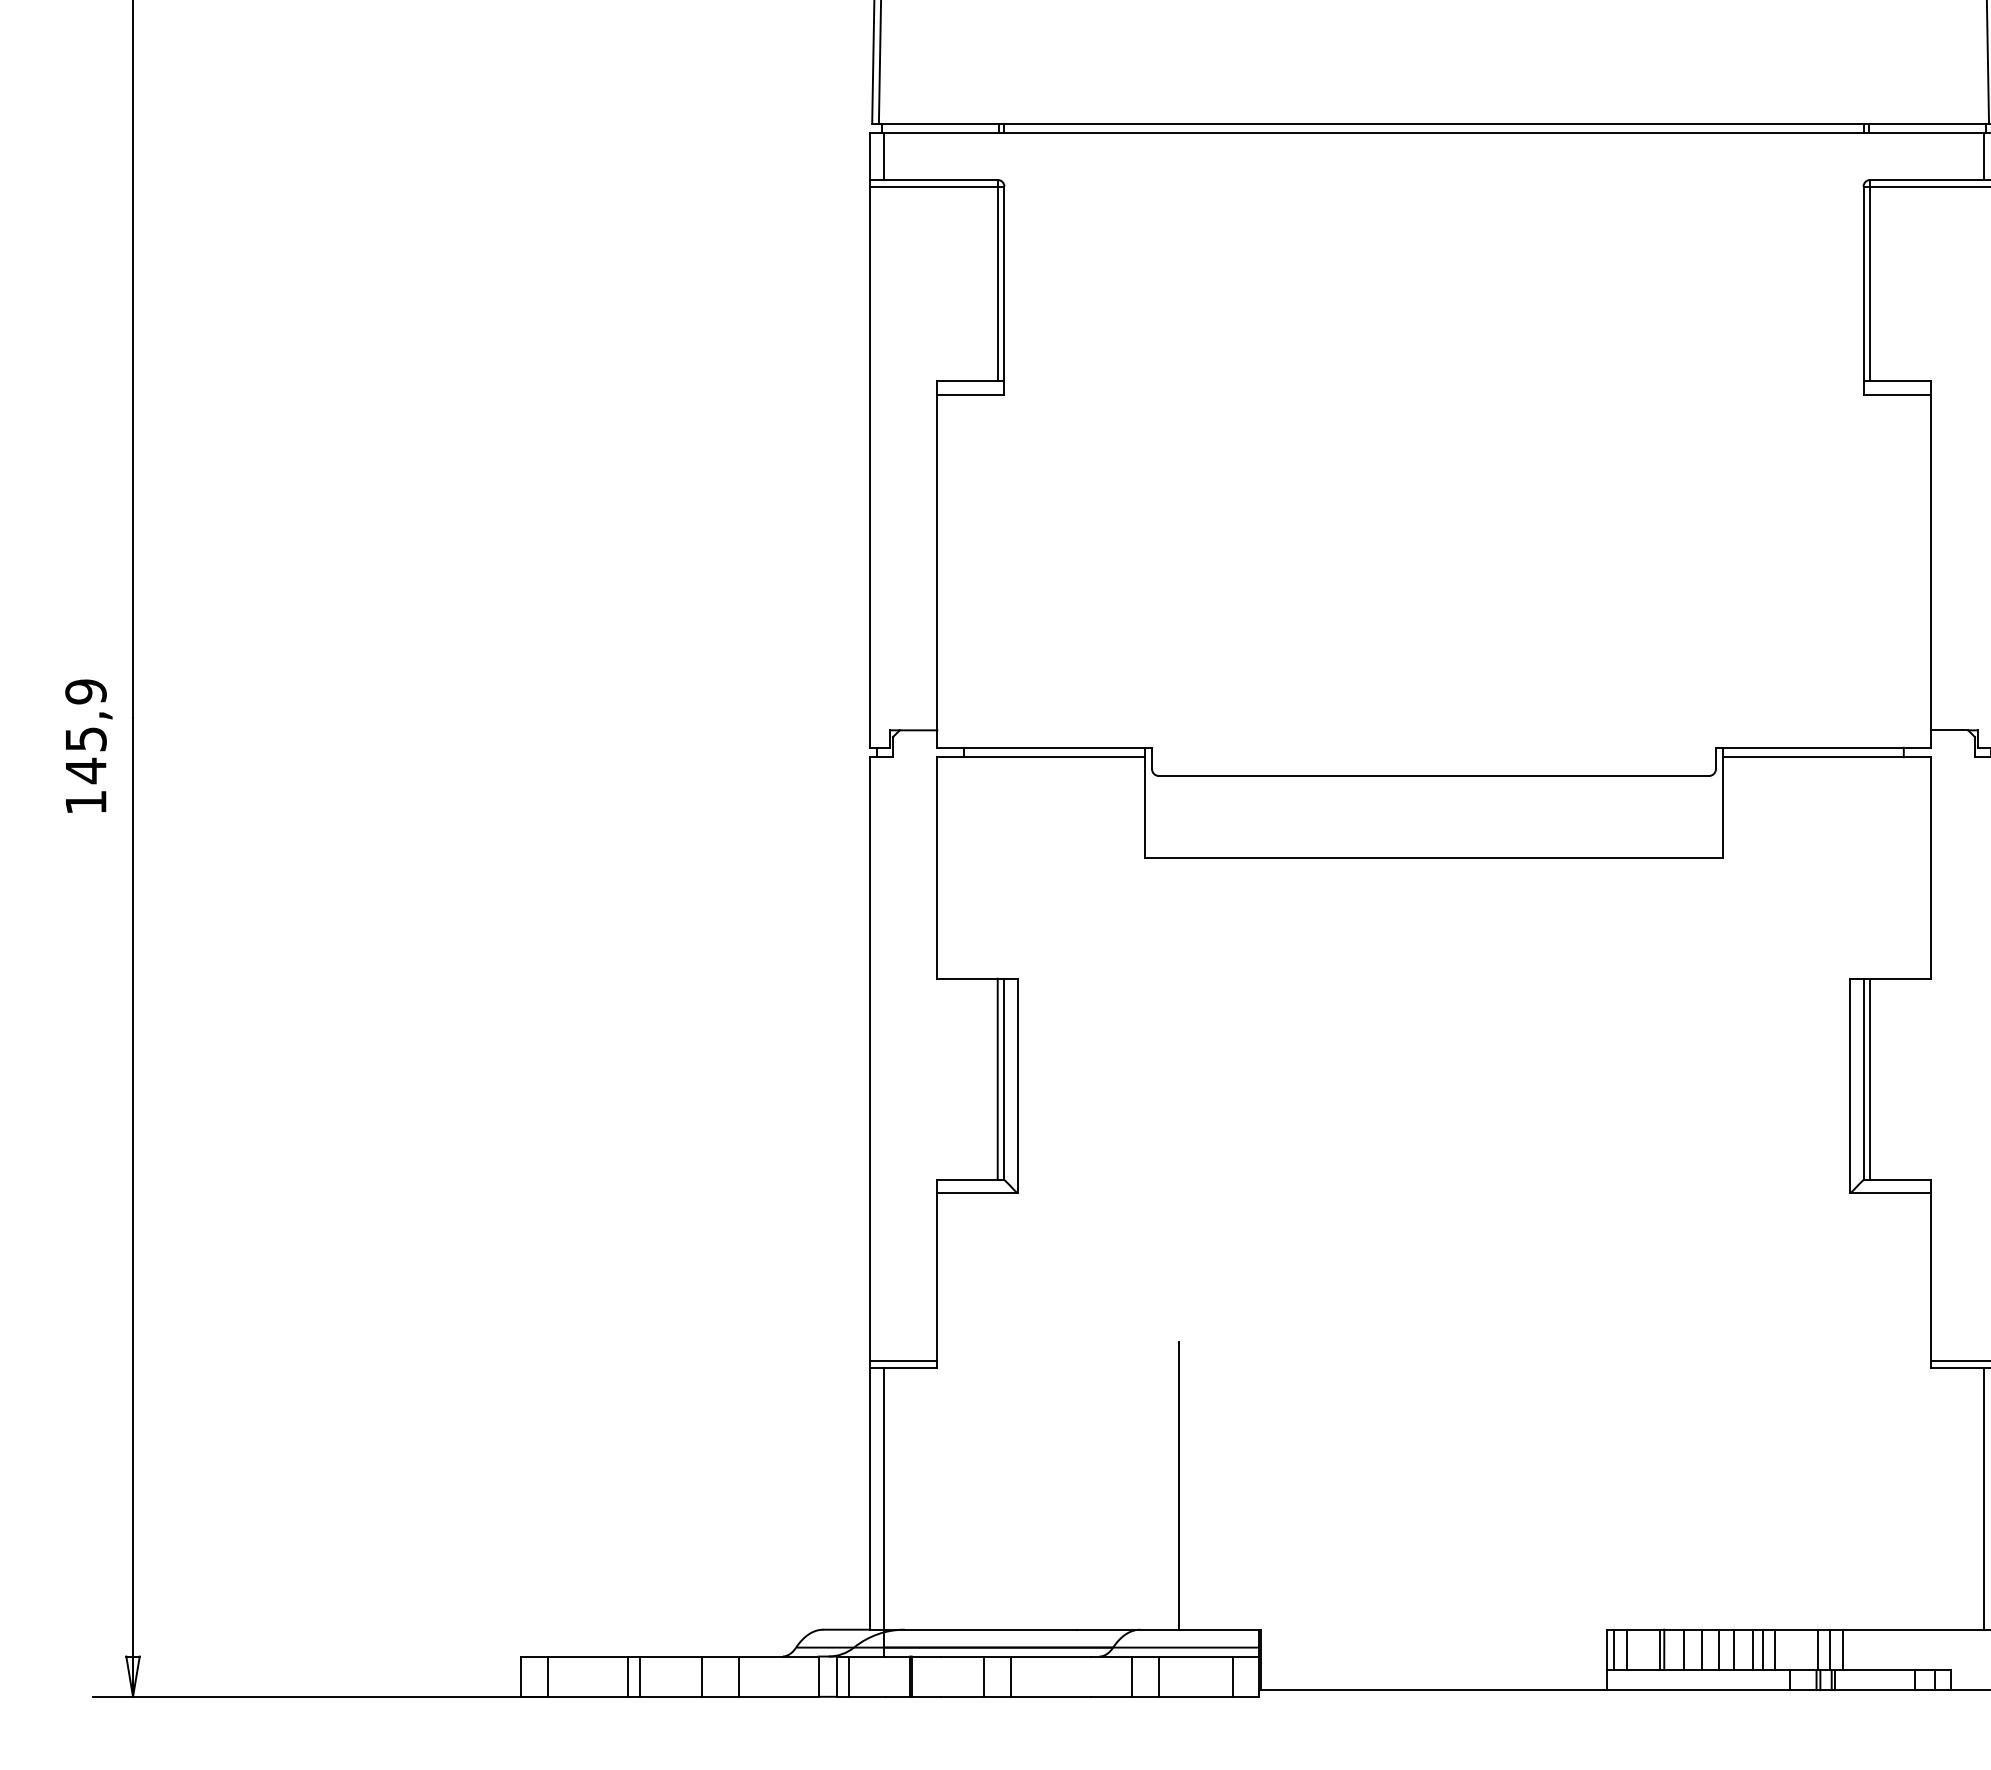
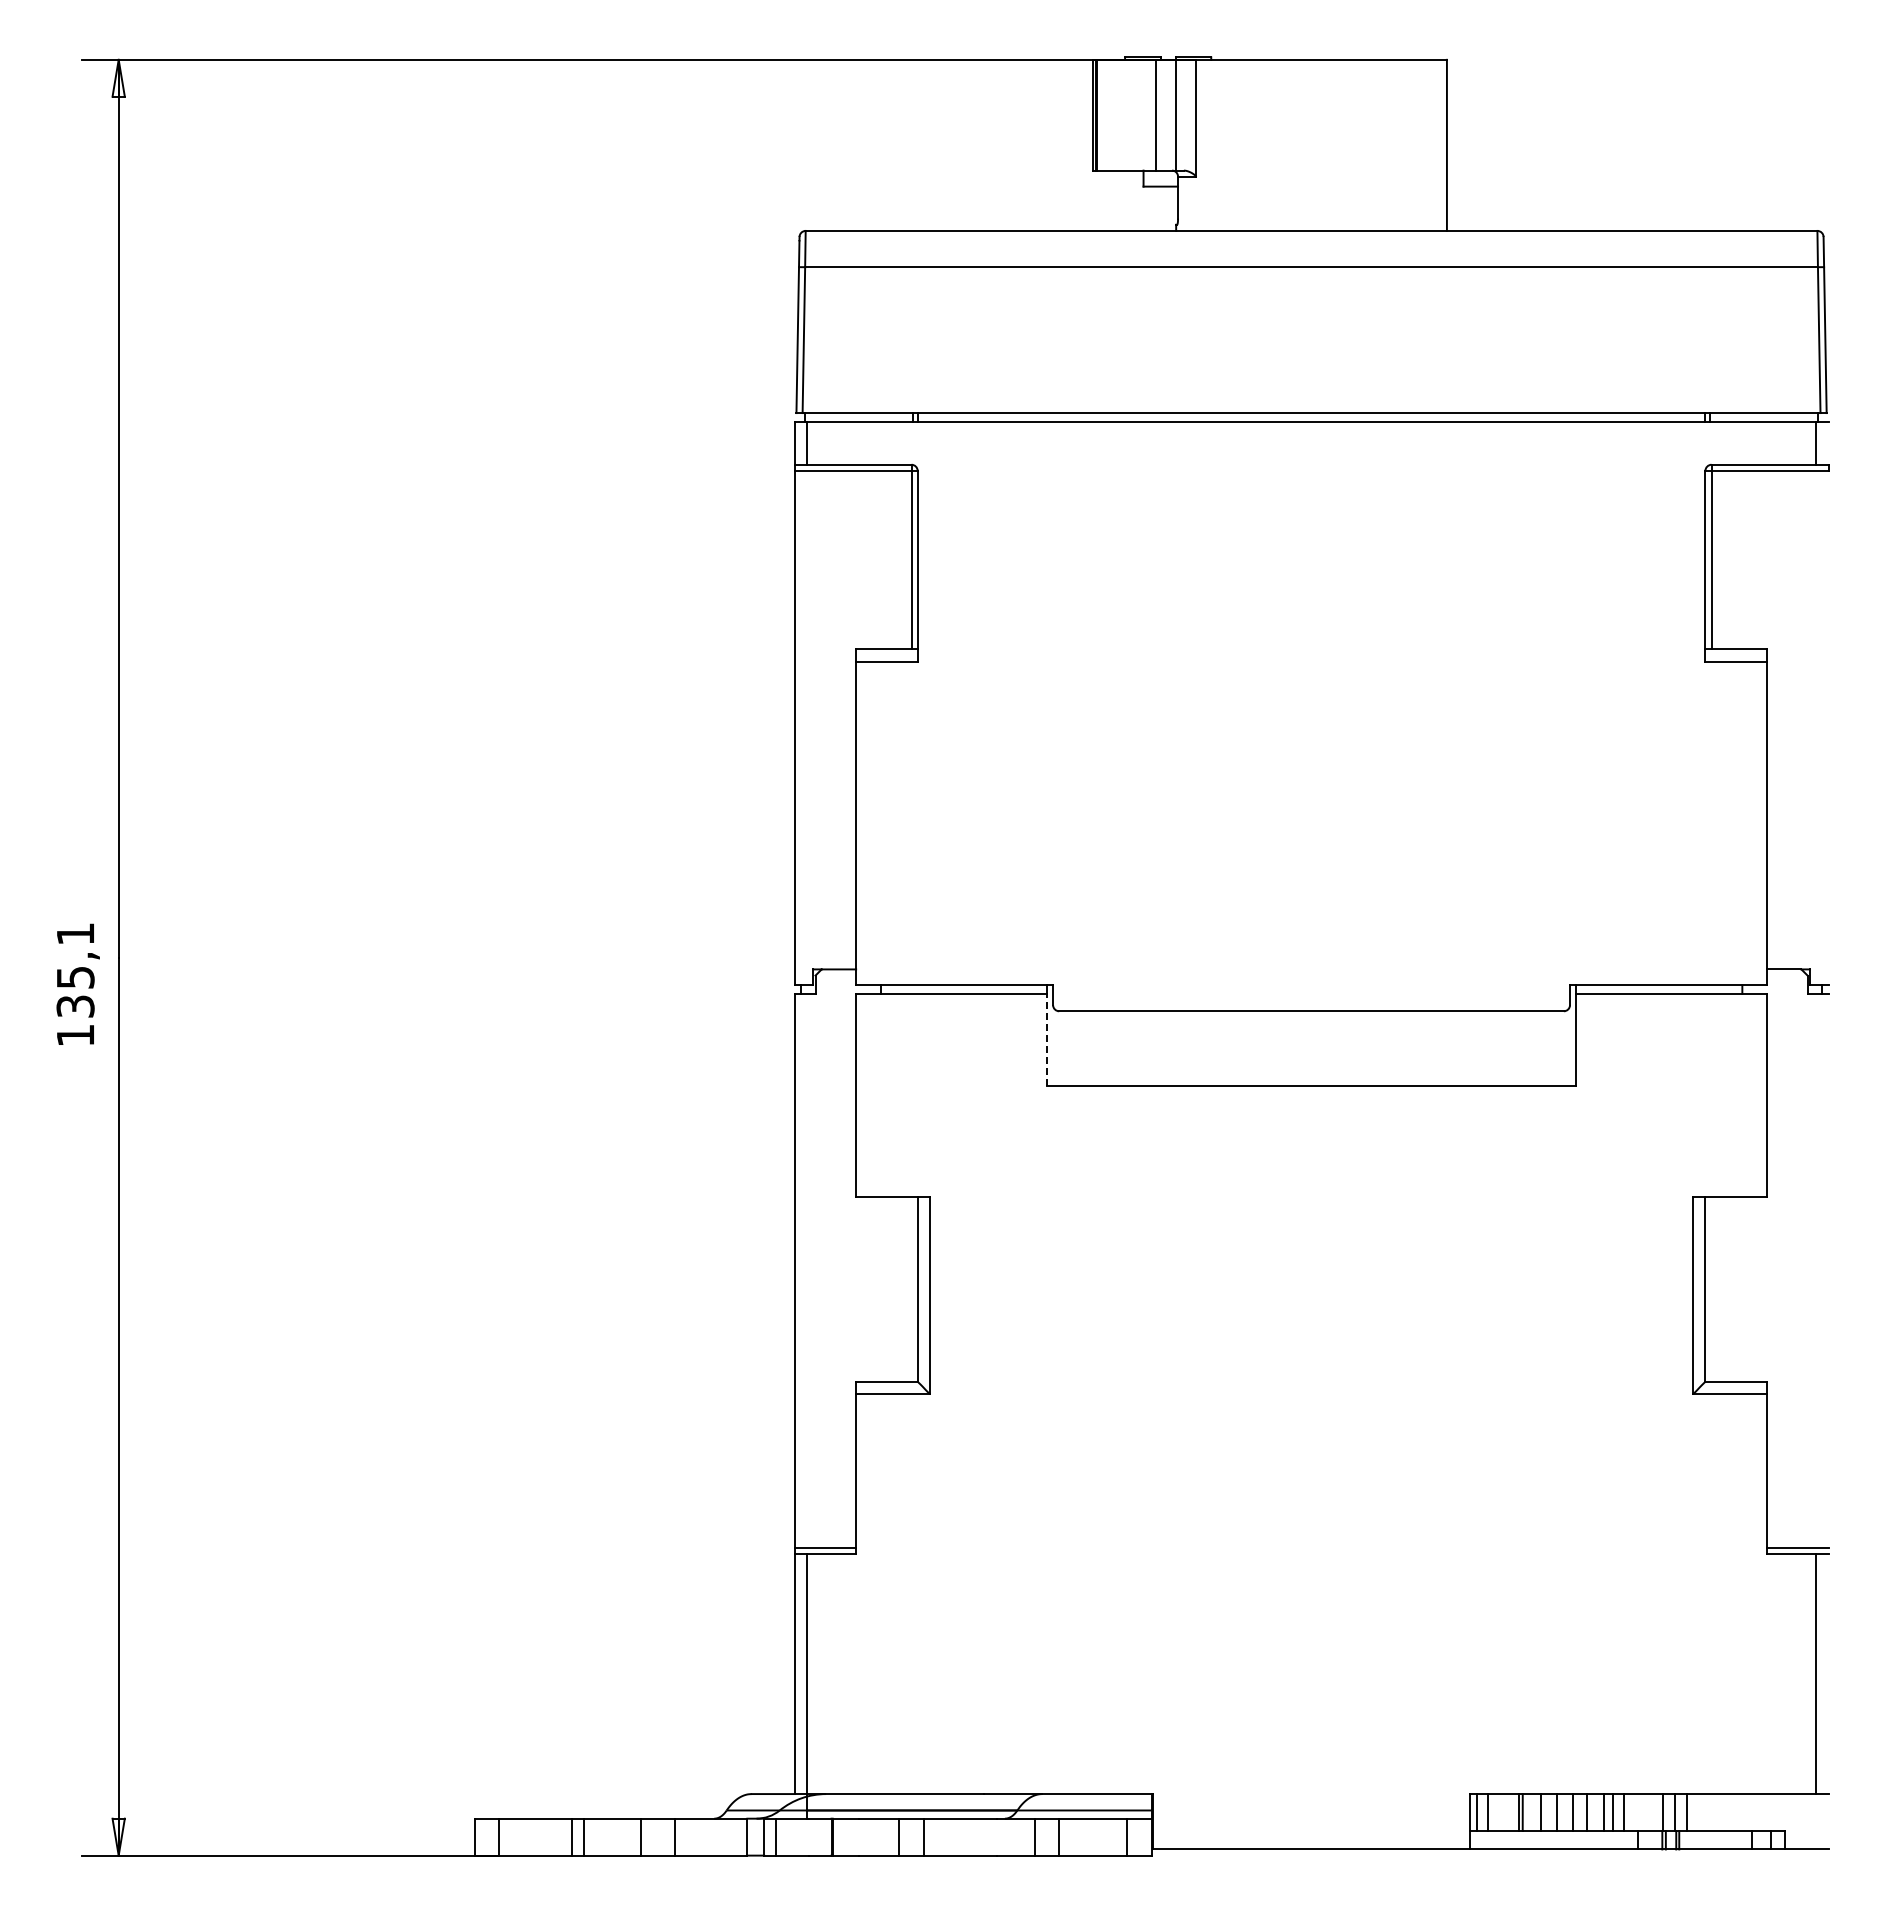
text: (85, 731) -> (75, 970), 145,9 -> 135,1
line: (1144, 806) -> (1046, 1039), solid -> dashed
line: (997, 1079) -> (911, 1289), removed
line: (1870, 1079) -> (1711, 1289), removed
line: (1178, 1486) -> (1077, 1662), removed

